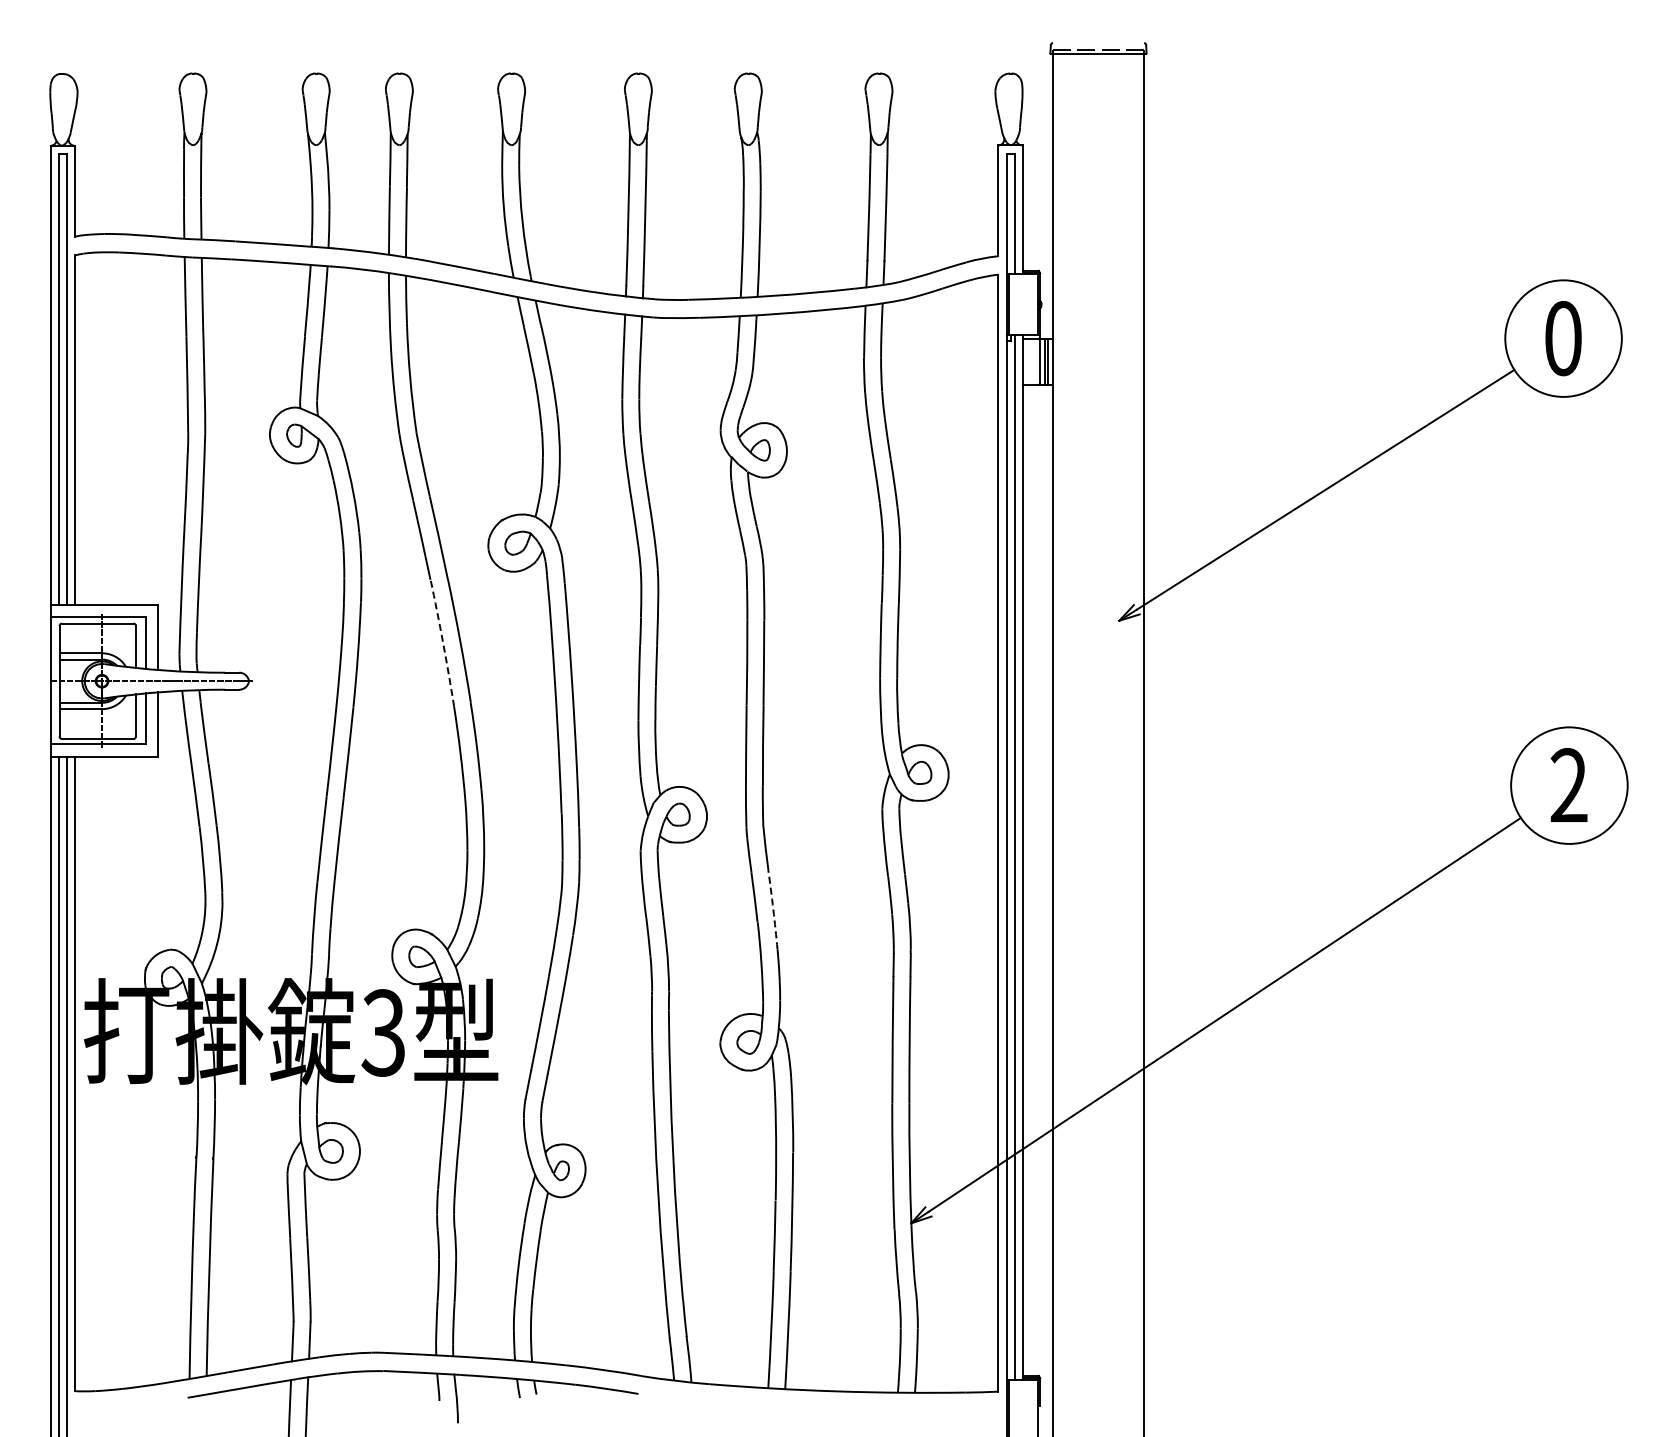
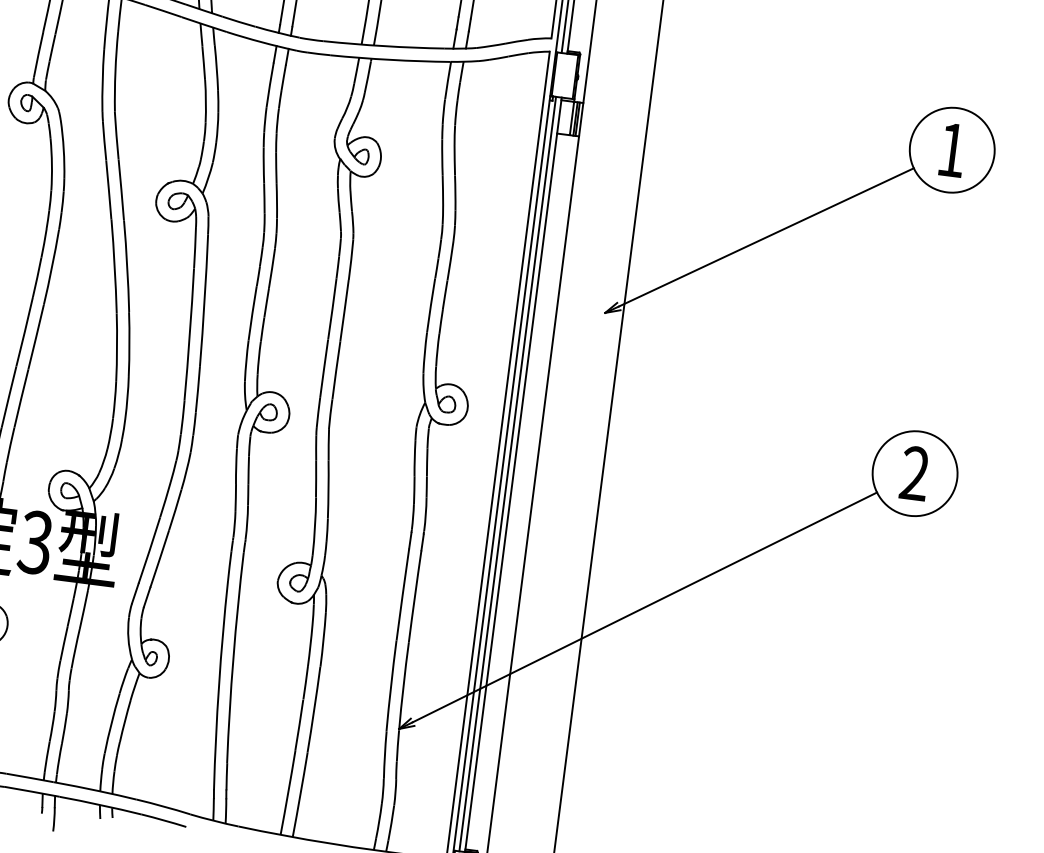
text: (1563, 338) -> (952, 150), 0 -> 1
arc: (443, 643) -> (114, 266), dashed -> solid
arc: (773, 909) -> (328, 489), dashed -> solid

